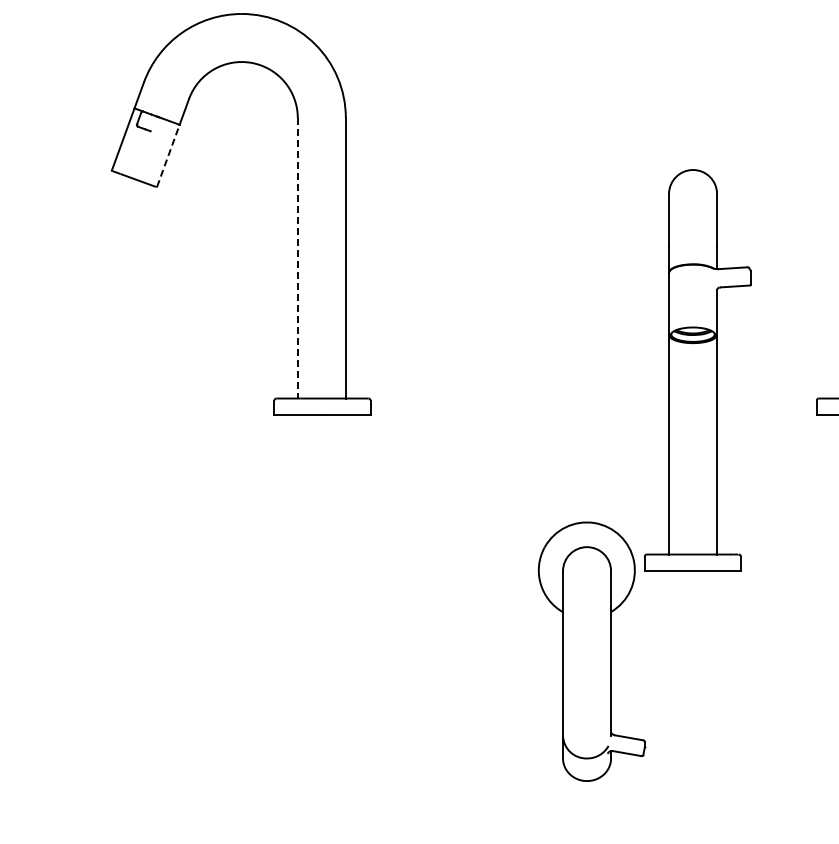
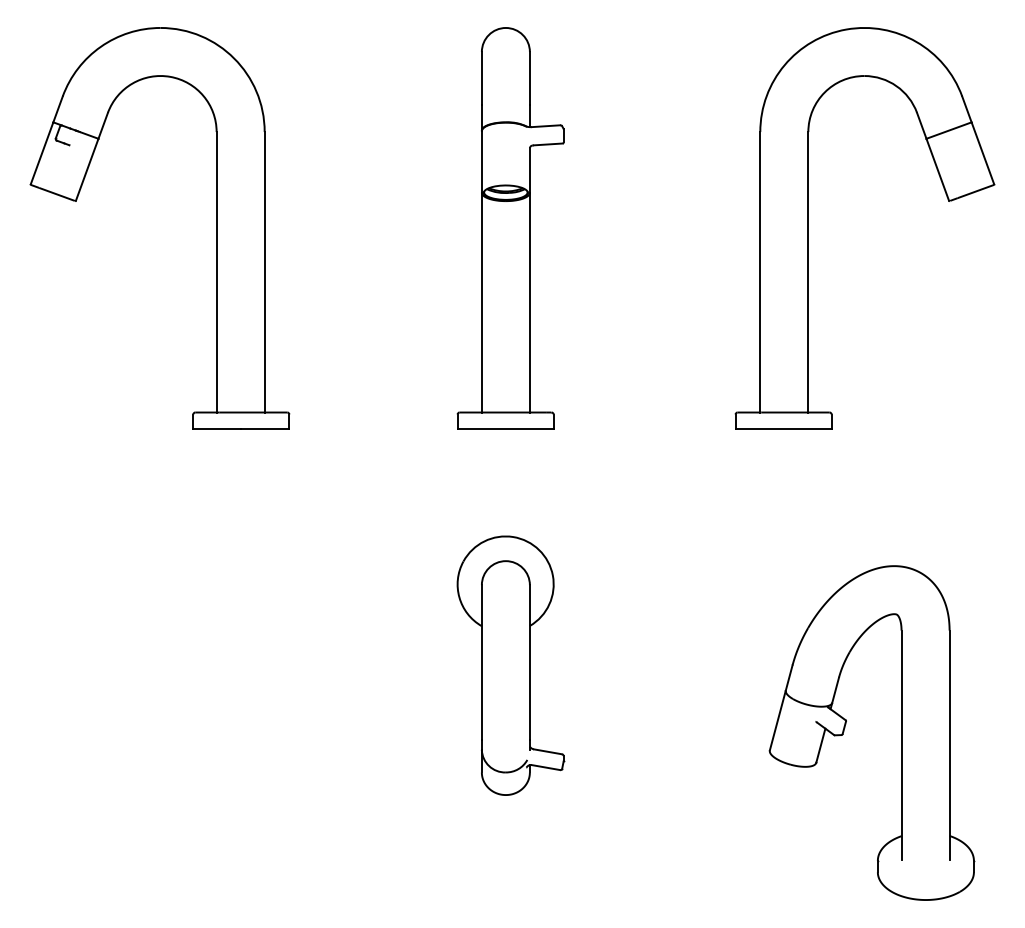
line: (168, 156) -> (87, 170), dashed -> solid
line: (297, 258) -> (216, 272), dashed -> solid
part: (697, 370) -> (510, 228), moved

